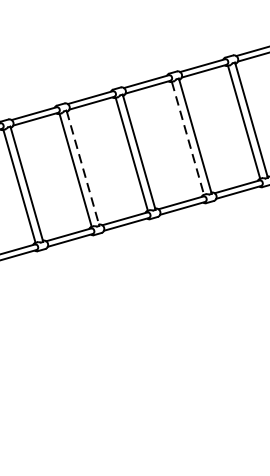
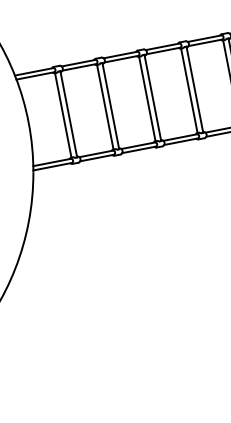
line: (188, 139) -> (189, 91), dashed -> solid
line: (82, 168) -> (110, 106), dashed -> solid

